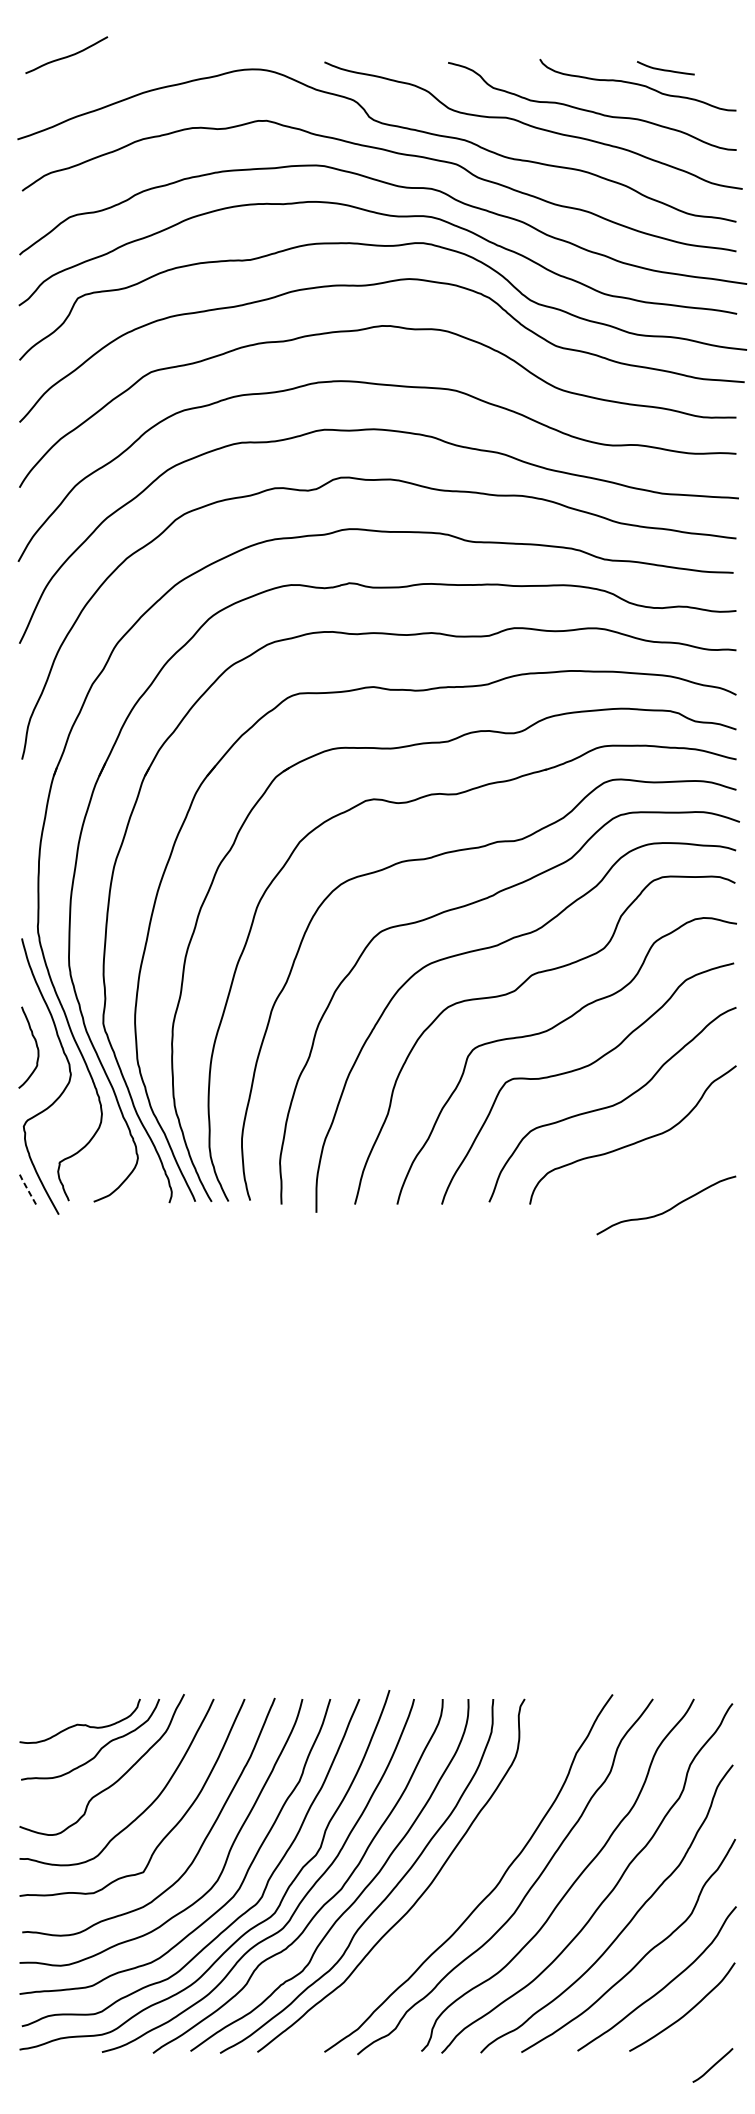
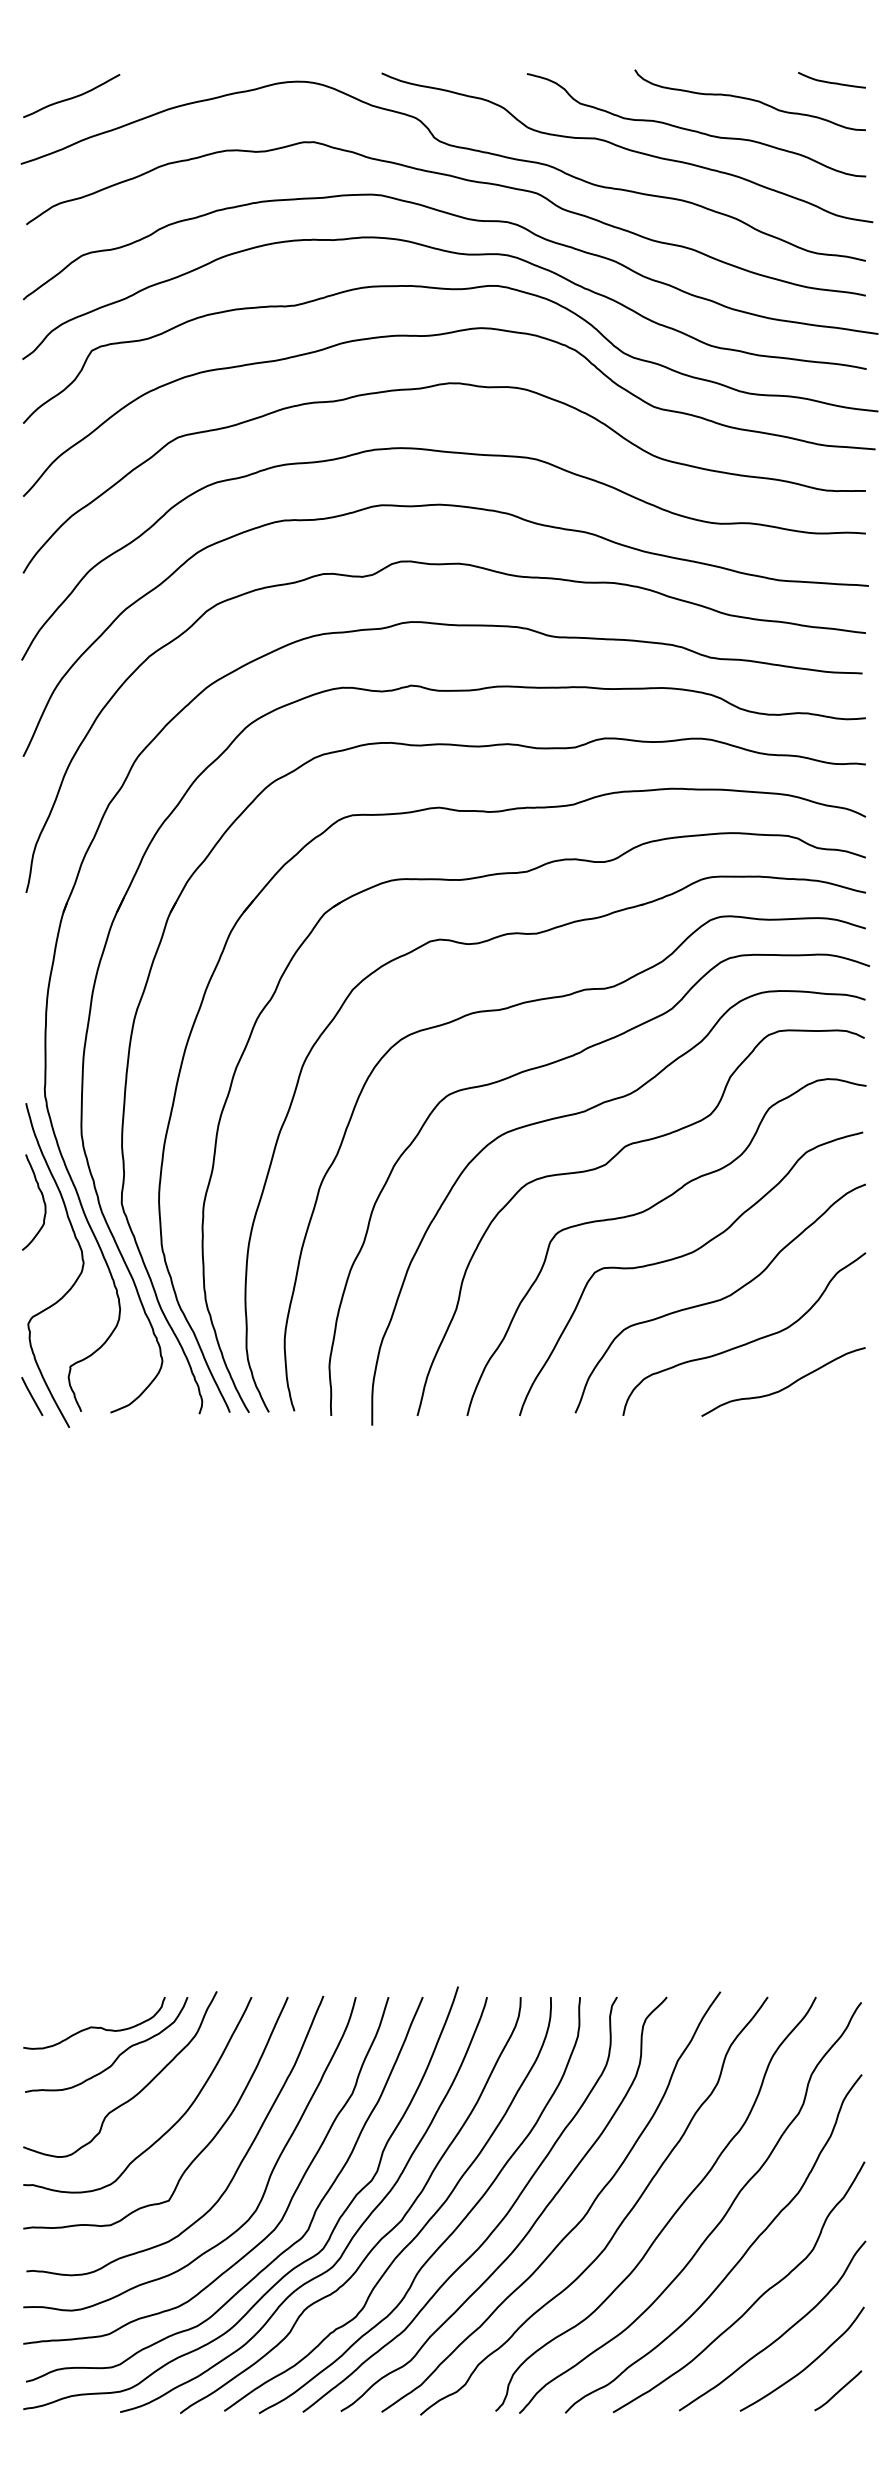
curve: (66, 56) -> (71, 97), moved
curve: (664, 69) -> (830, 81), moved
curve: (35, 1045) -> (42, 1199), moved
line: (26, 1188) -> (31, 1396), dashed -> solid
curve: (668, 1209) -> (786, 1386), moved
curve: (452, 1892) -> (532, 2224), added
curve: (713, 2065) -> (838, 2390), moved

